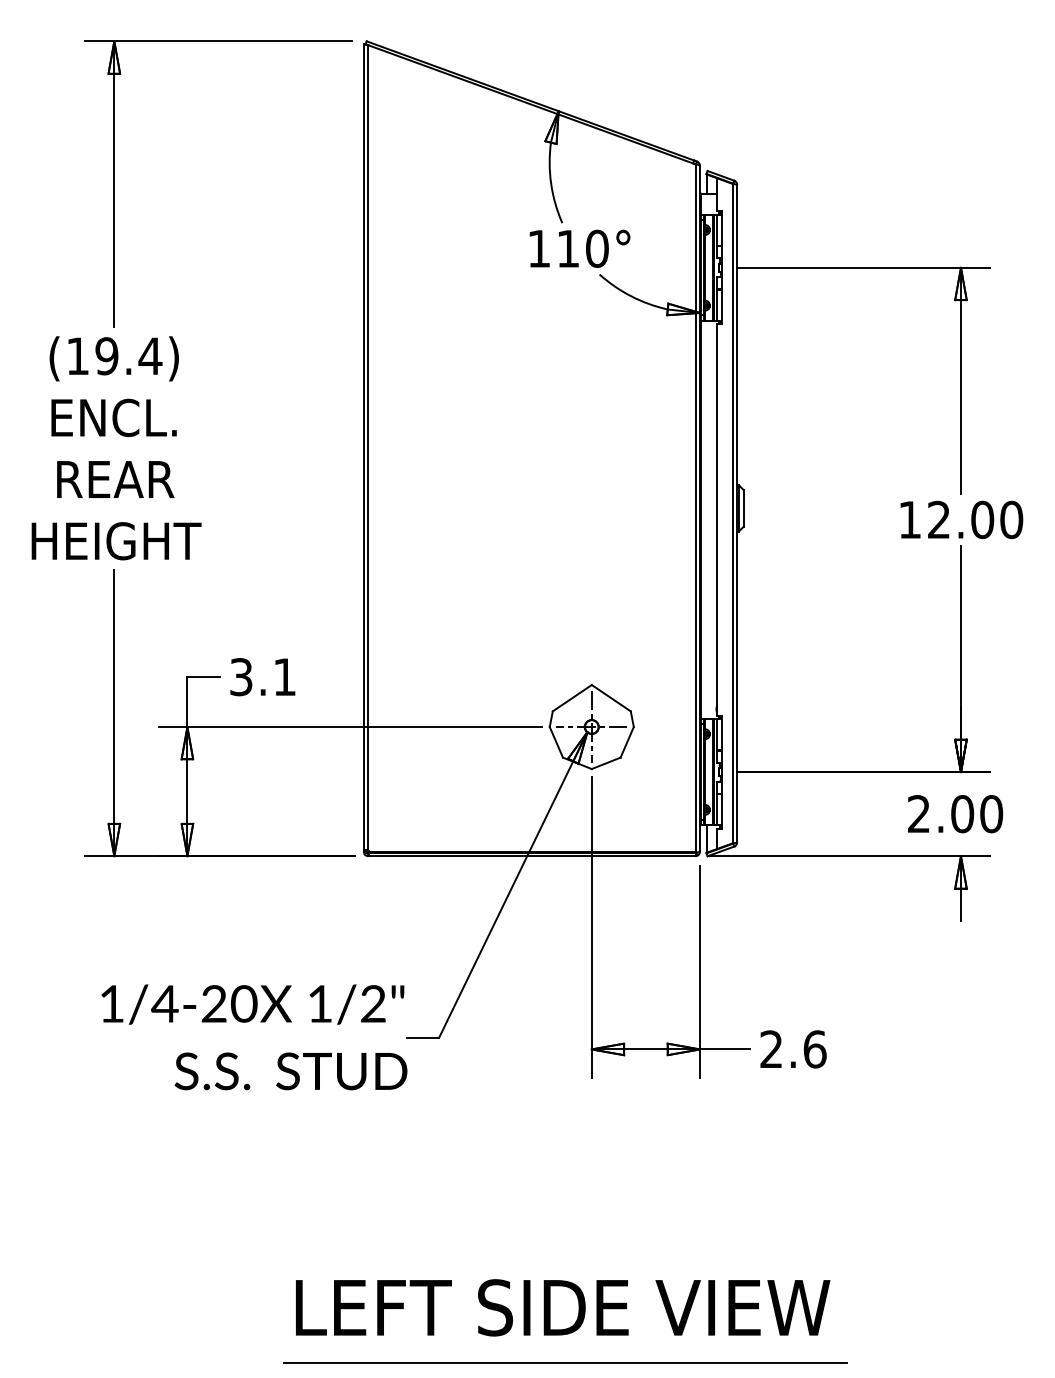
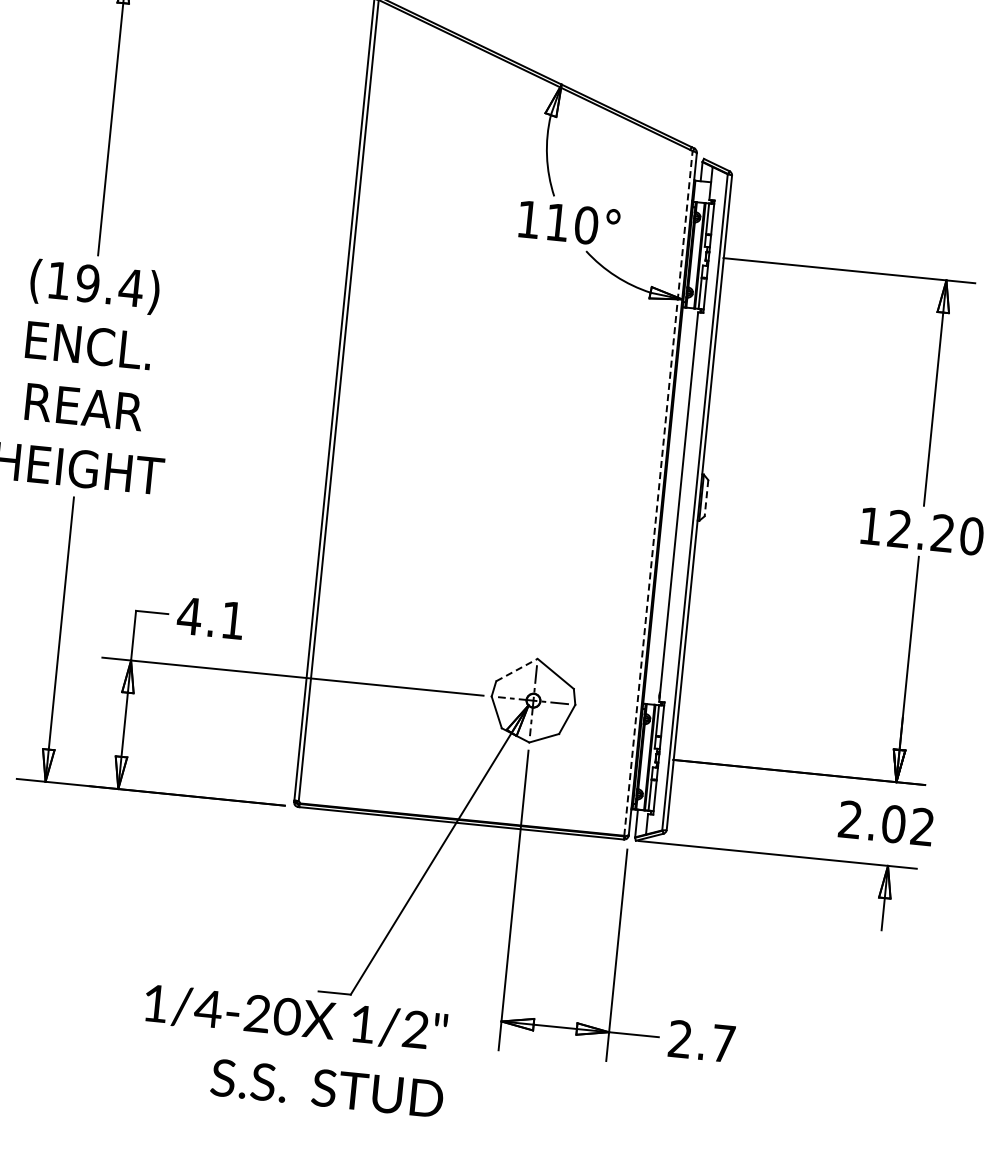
line: (695, 507) -> (658, 492), solid -> dashed
line: (743, 508) -> (706, 498), solid -> dashed
text: (982, 519) -> (942, 532), 12.00 -> 12.20
text: (241, 677) -> (189, 616), 3.1 -> 4.1
line: (572, 698) -> (517, 670), solid -> dashed
text: (991, 814) -> (922, 827), 2.00 -> 2.02
text: (254, 1037) -> (294, 1051), moved
text: (814, 1049) -> (723, 1043), 2.6 -> 2.7

